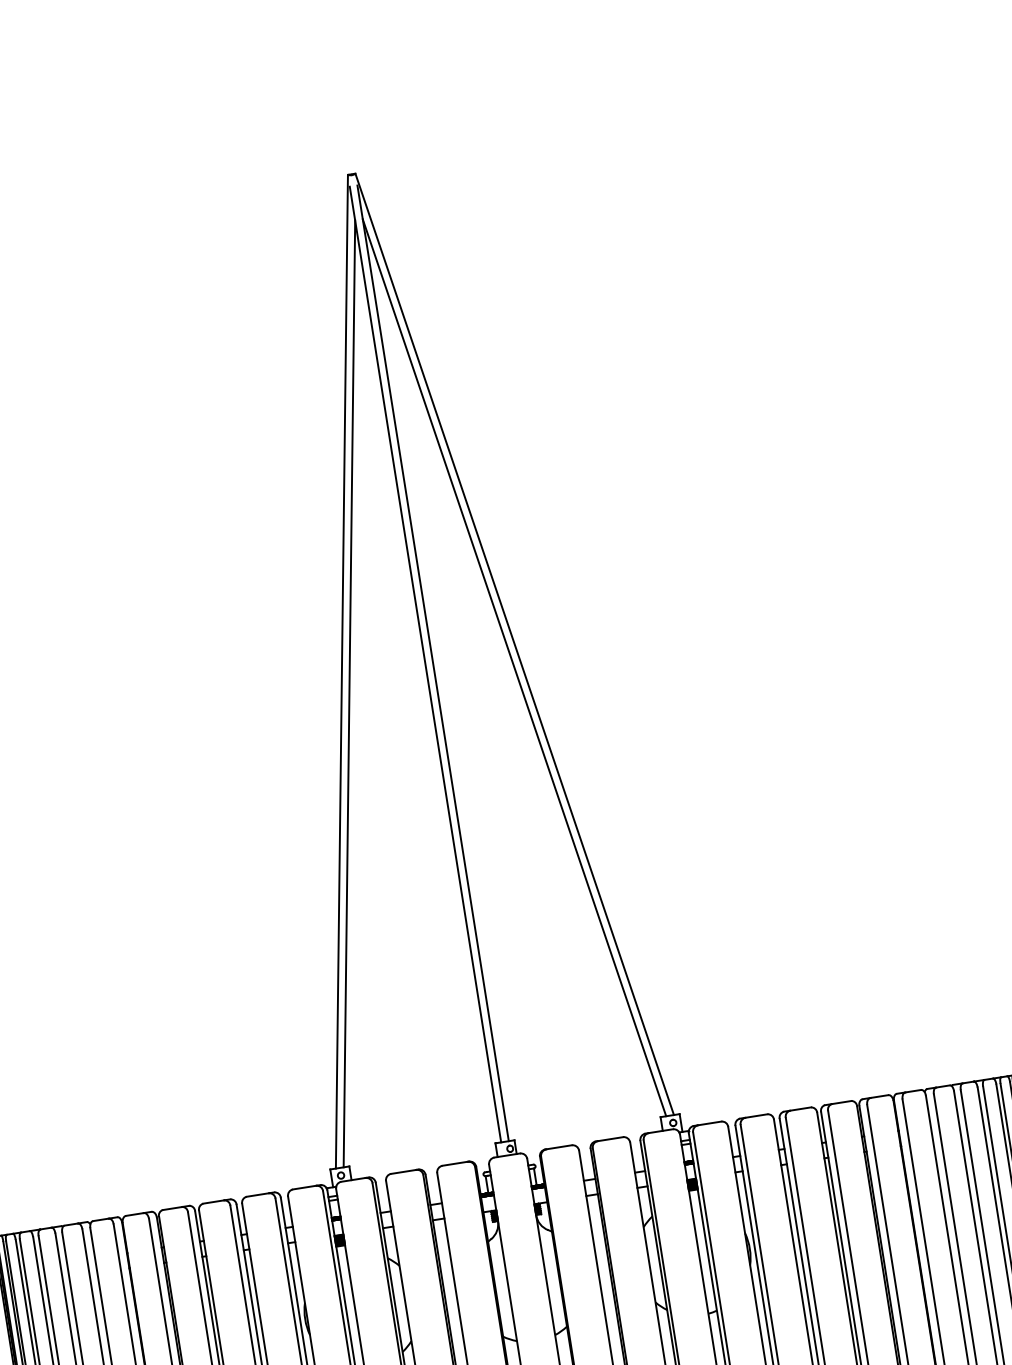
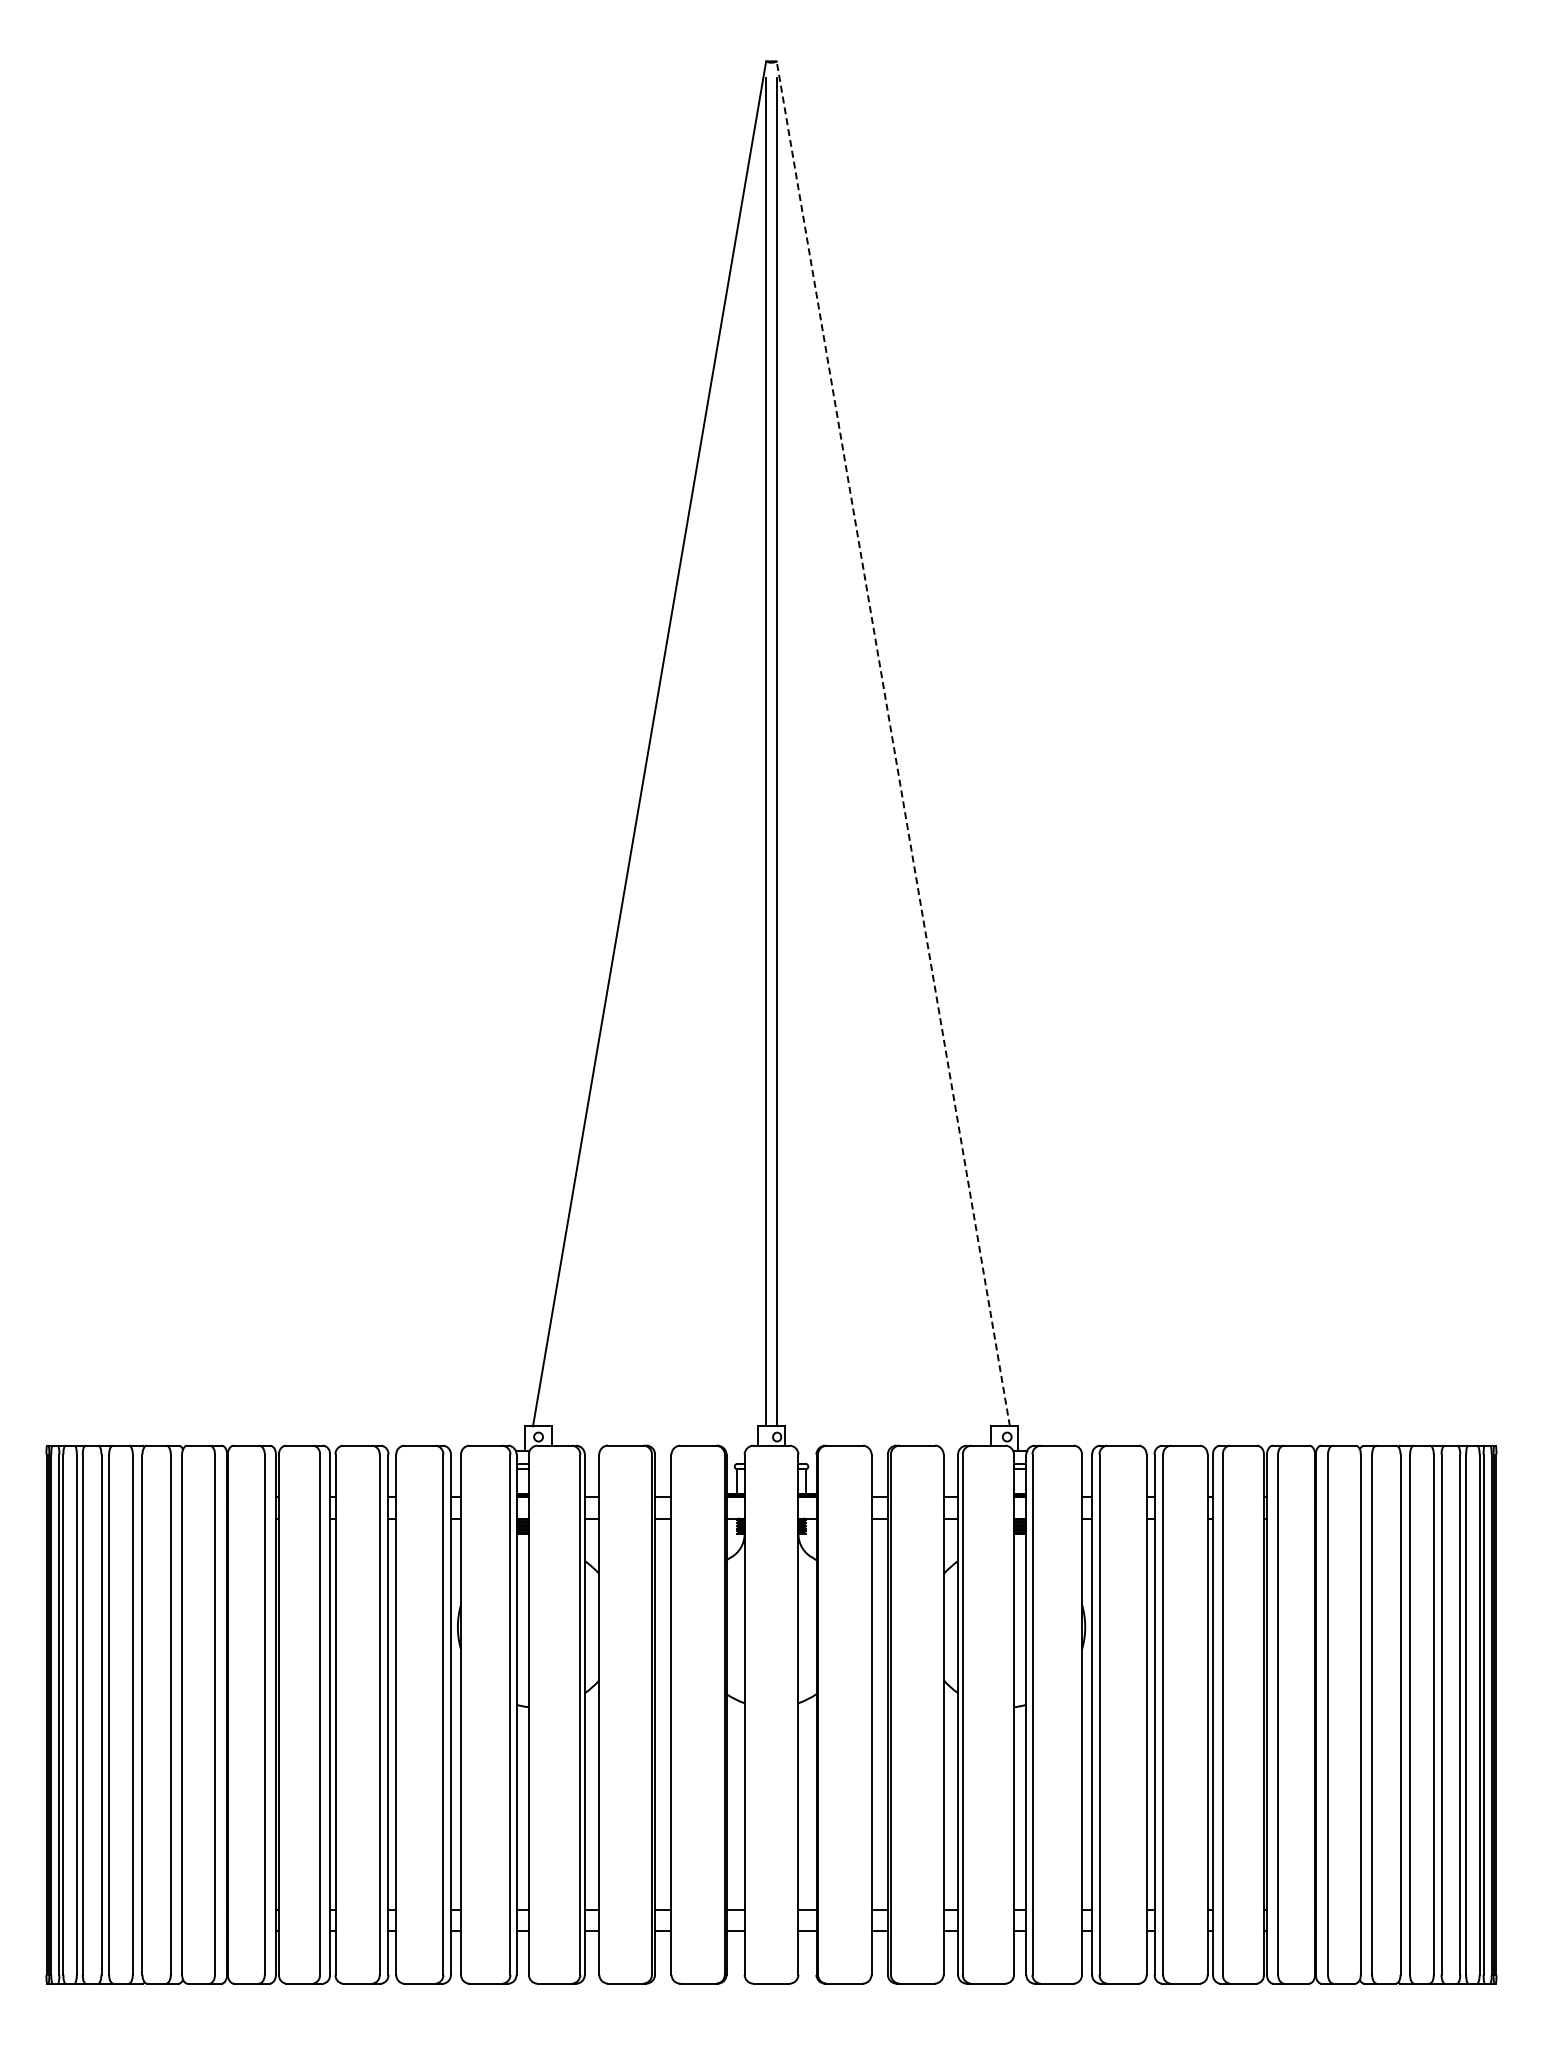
line: (514, 644) -> (893, 743), solid -> dashed
line: (514, 667) -> (887, 775), removed
line: (348, 693) -> (654, 775), removed

